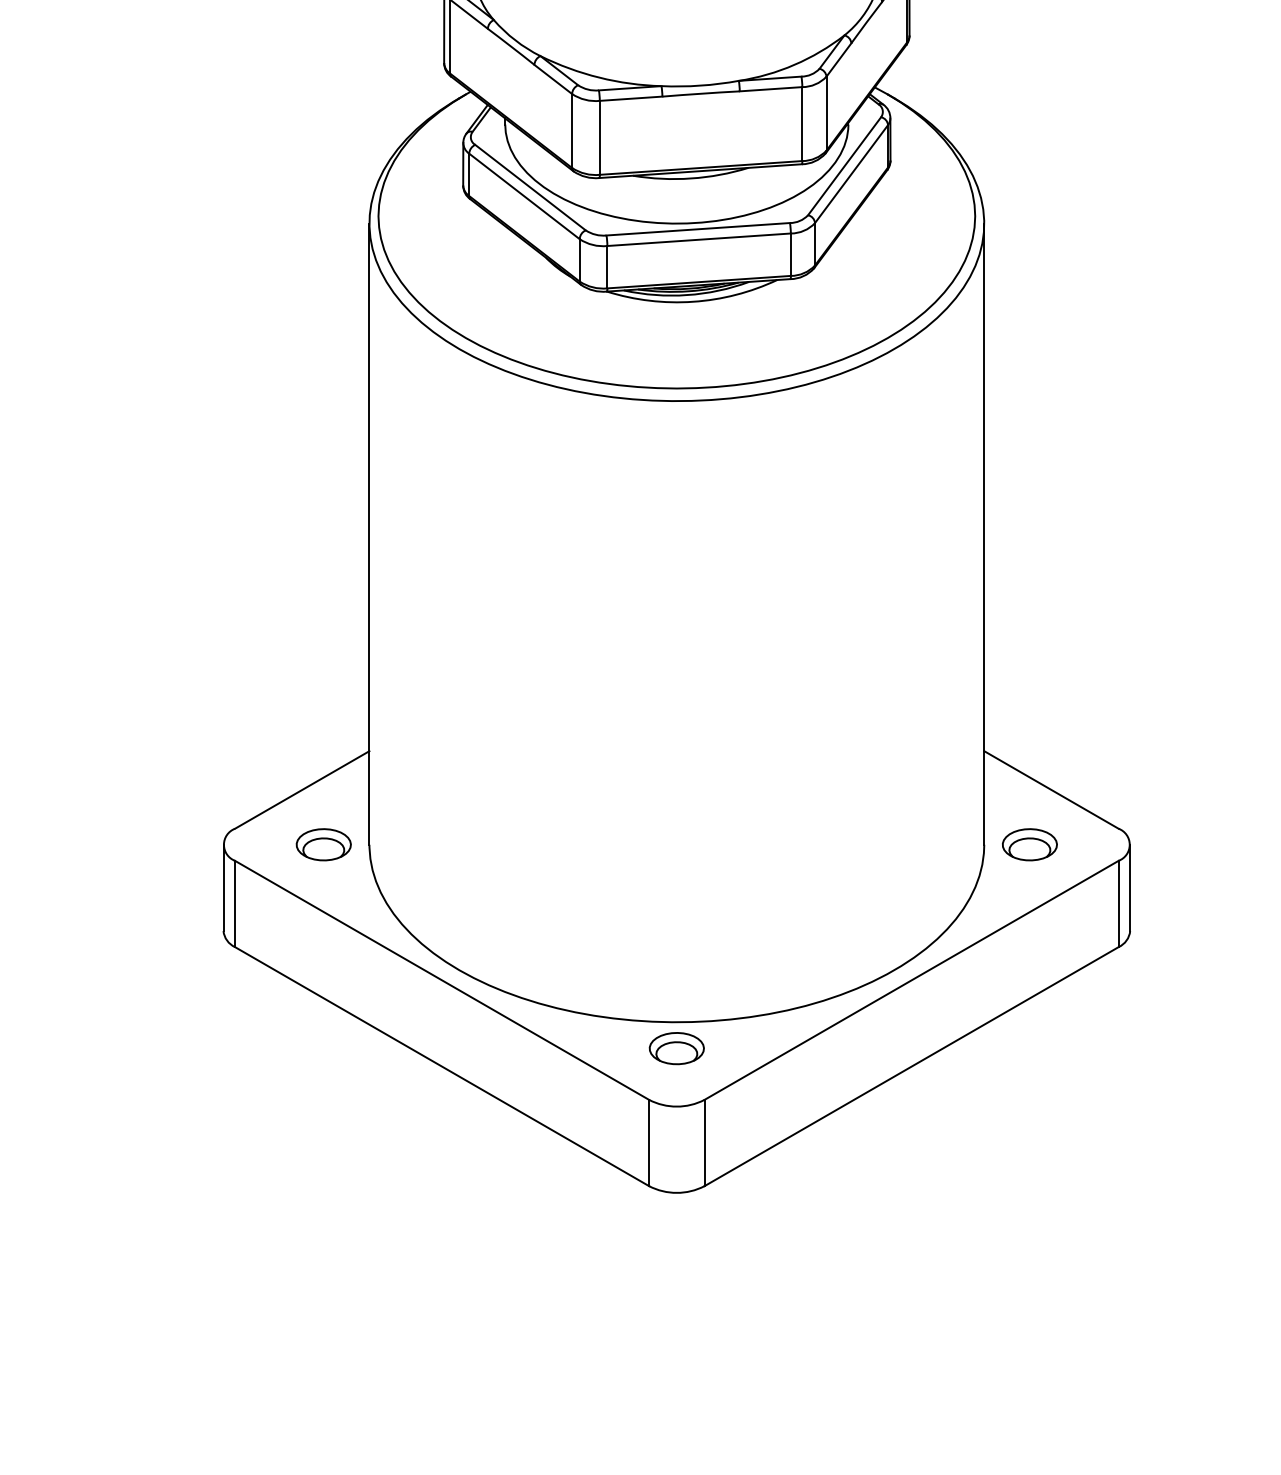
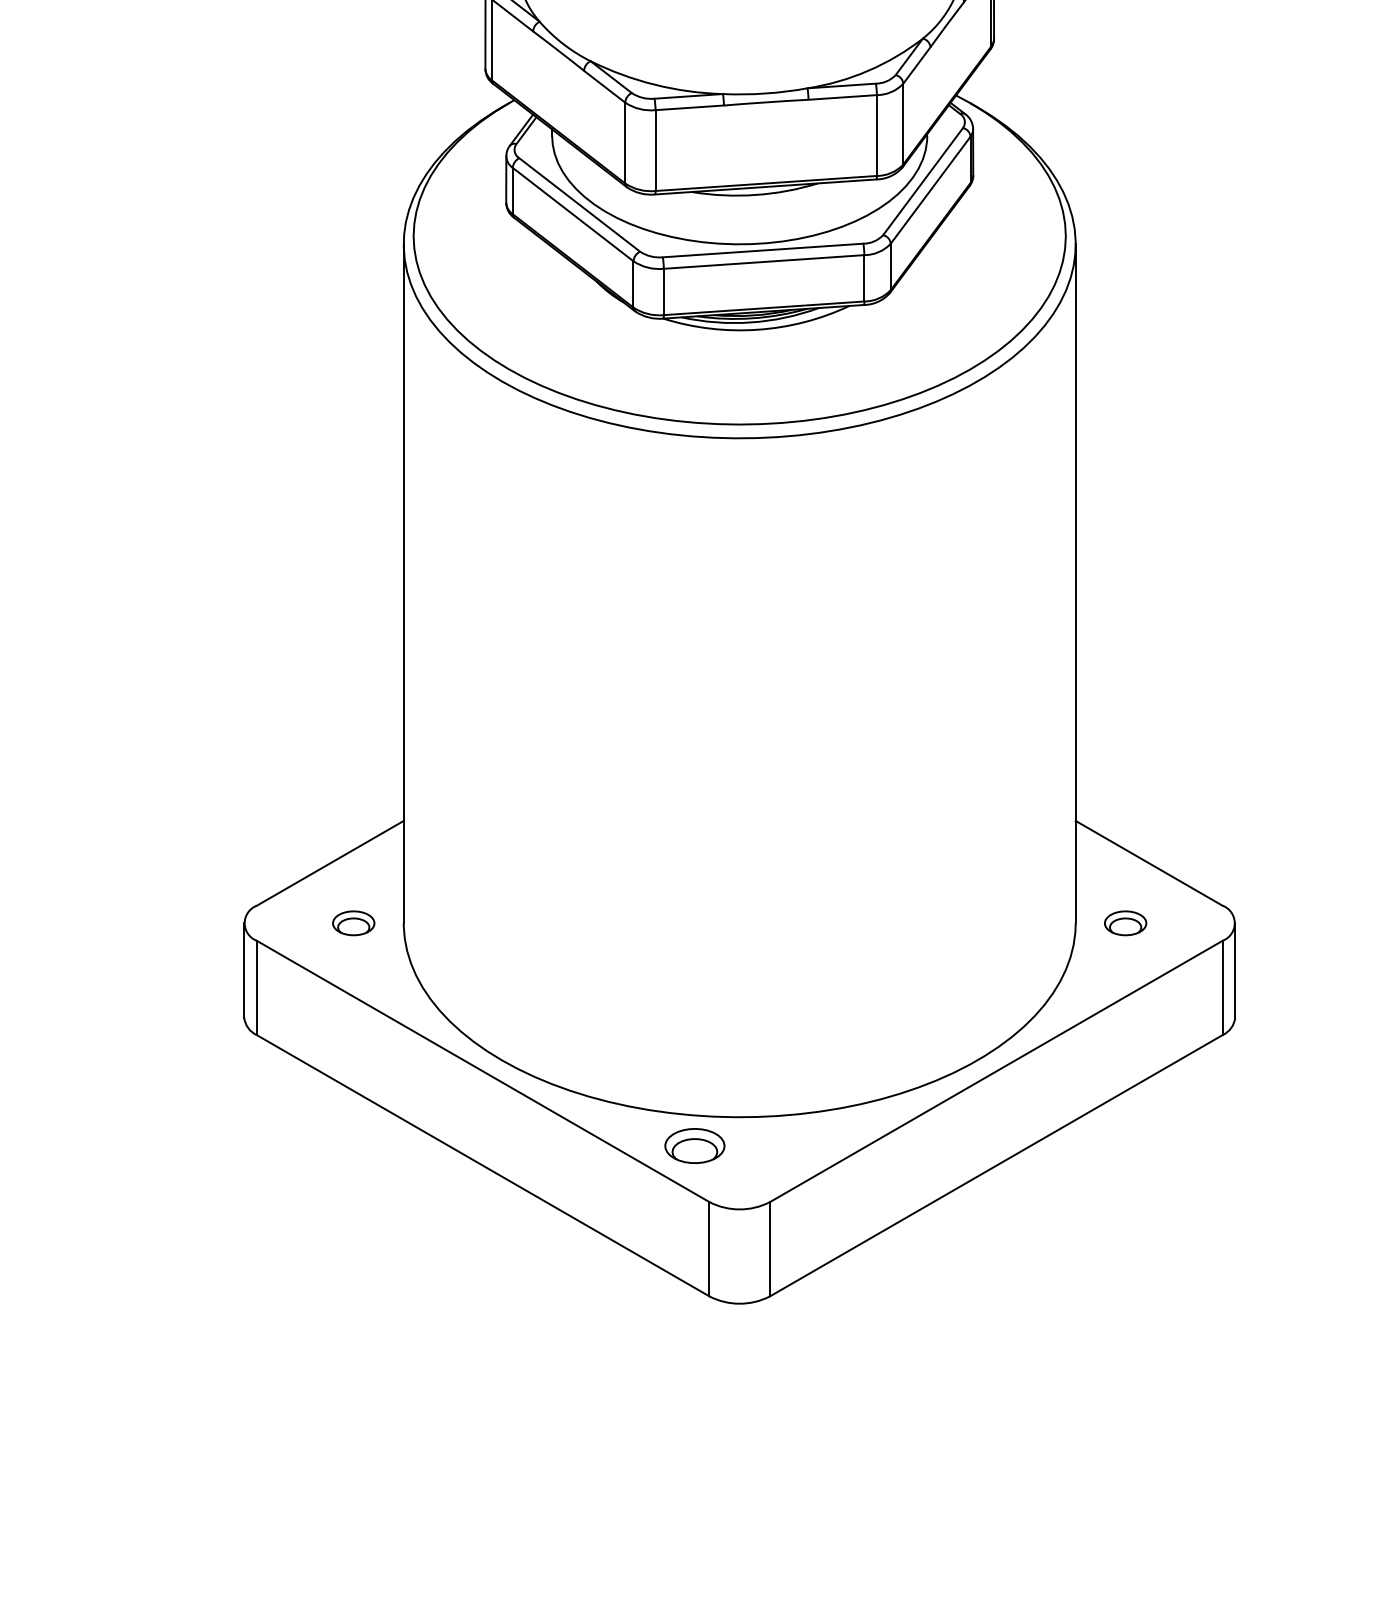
part: (323, 844) -> (353, 922), size x0.7
part: (1029, 844) -> (1125, 922), size x0.7
part: (676, 1048) -> (694, 1145), moved

